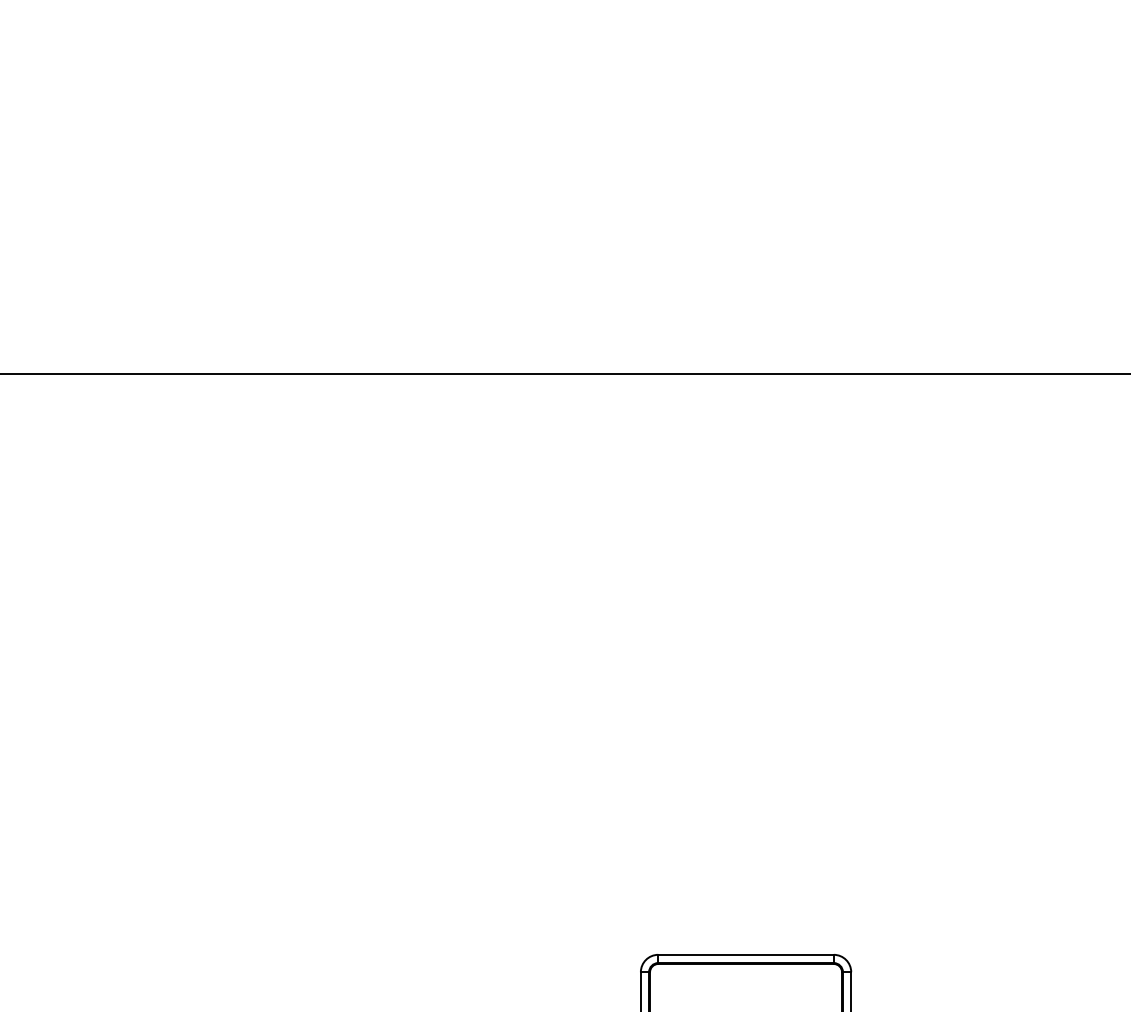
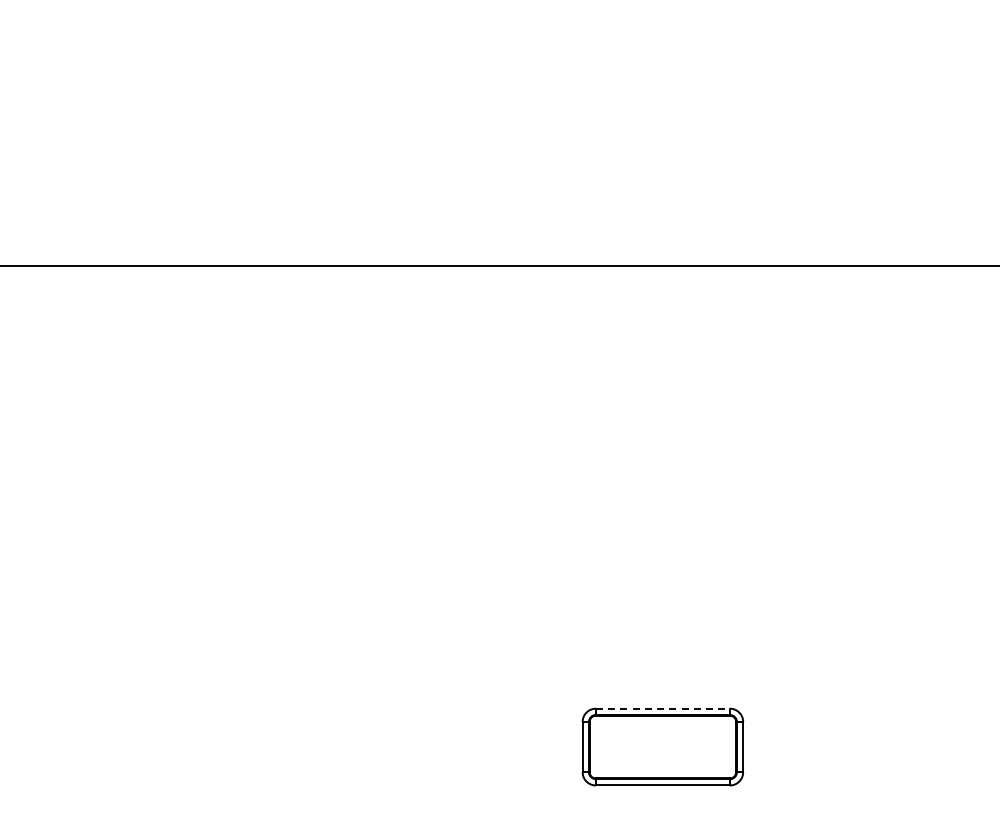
line: (745, 954) -> (662, 708), solid -> dashed

